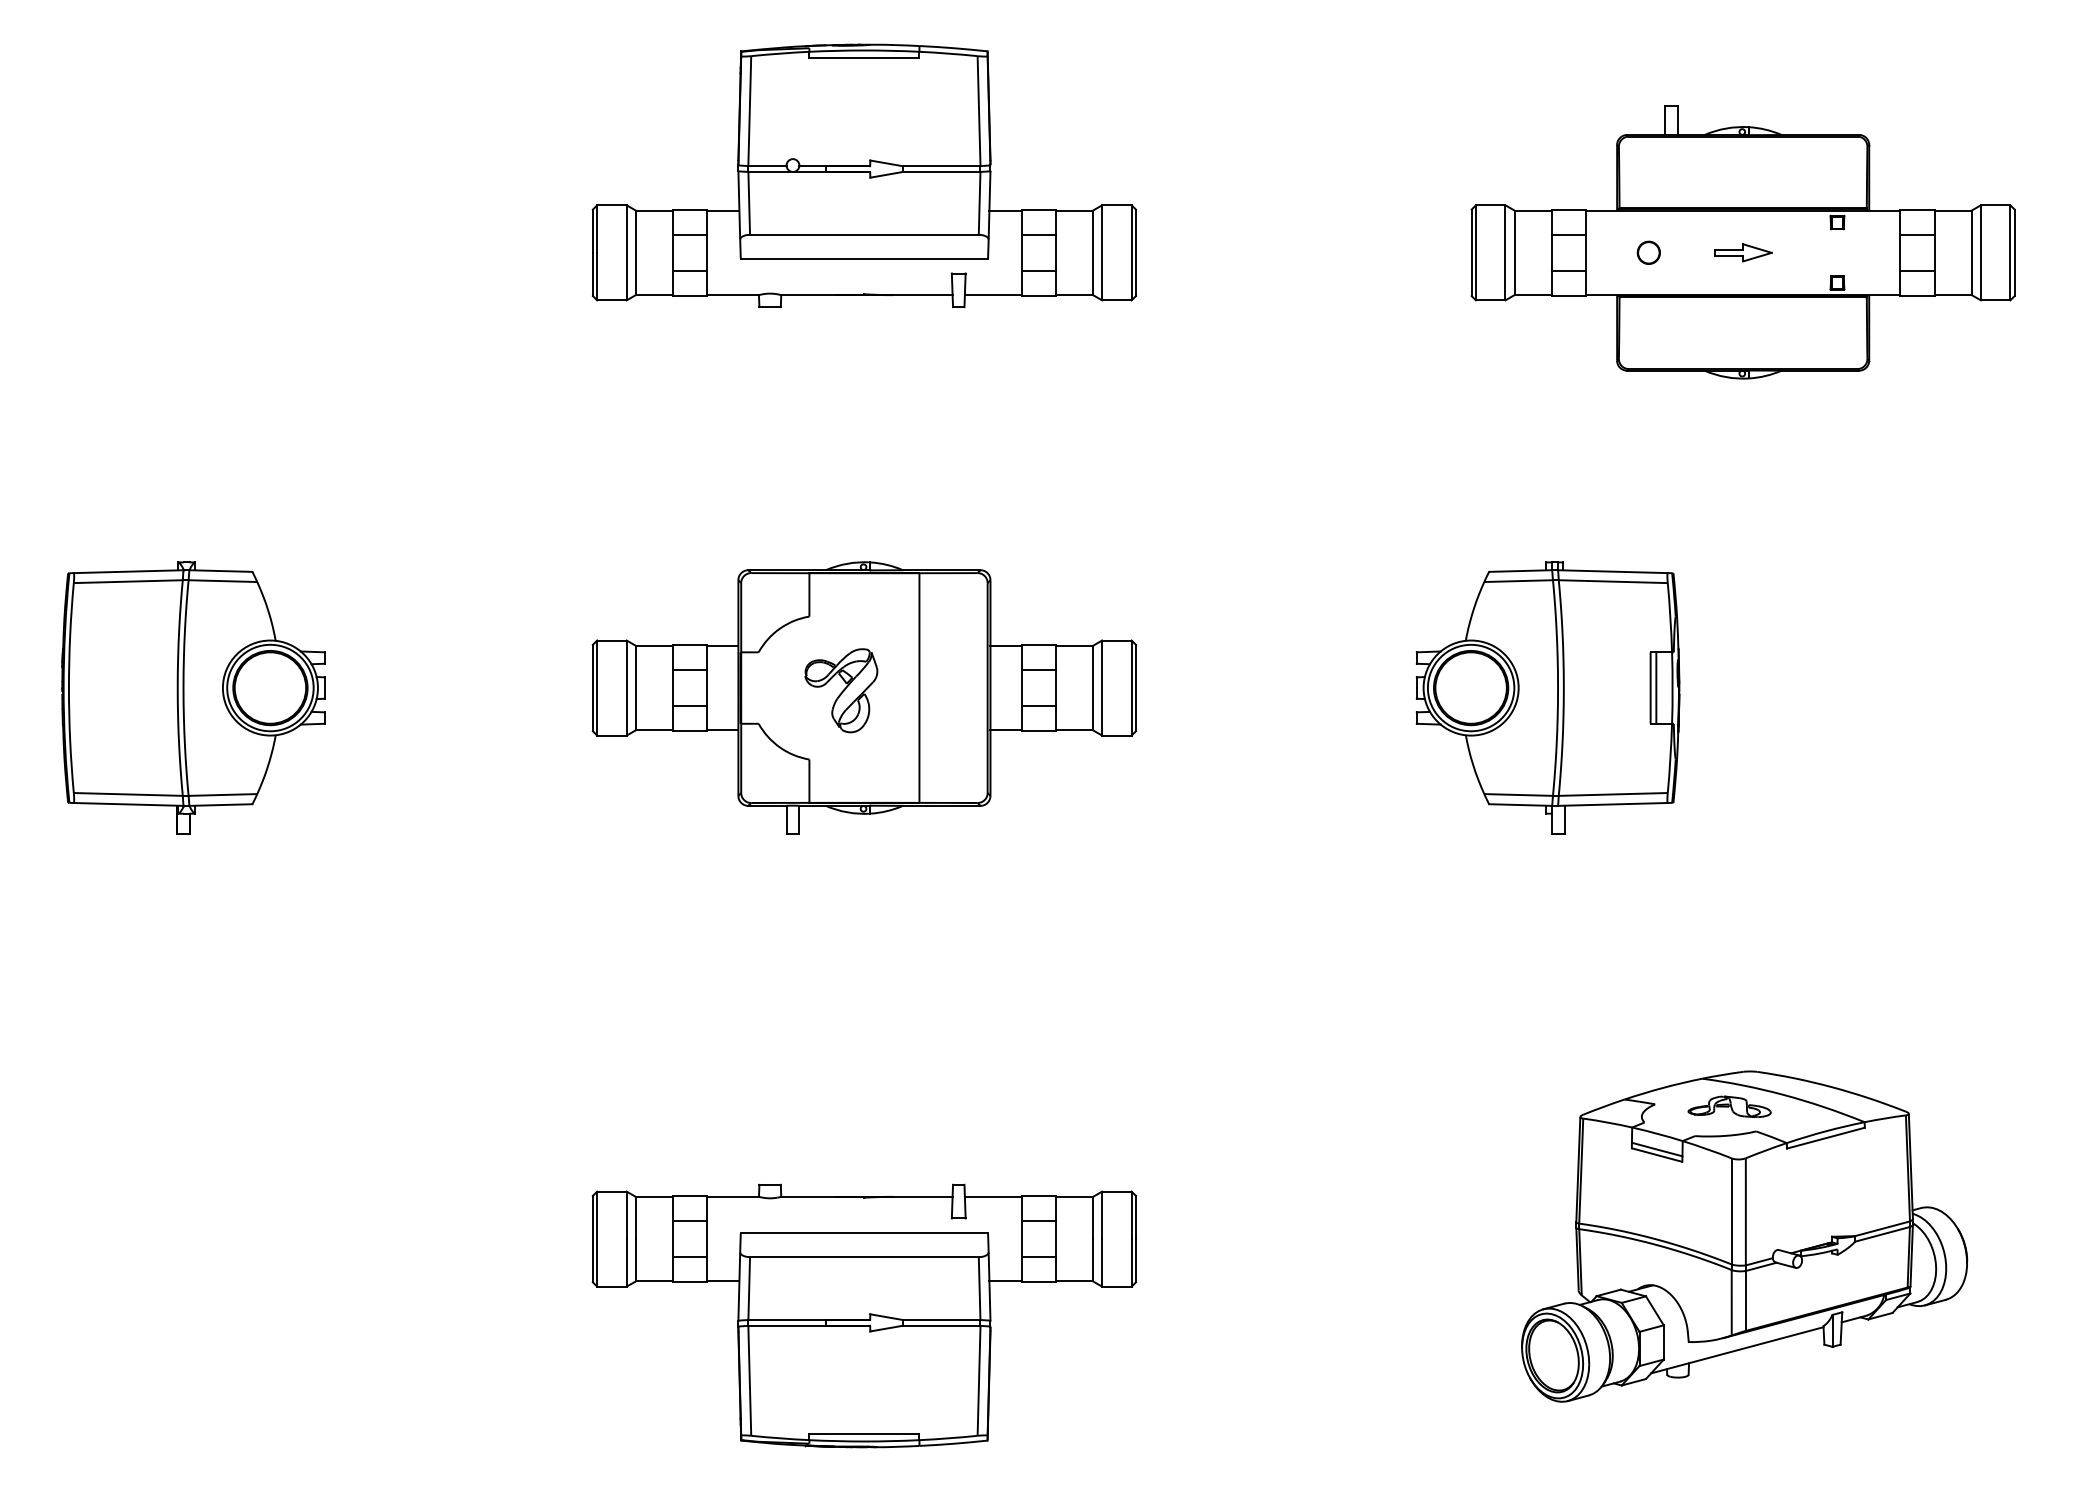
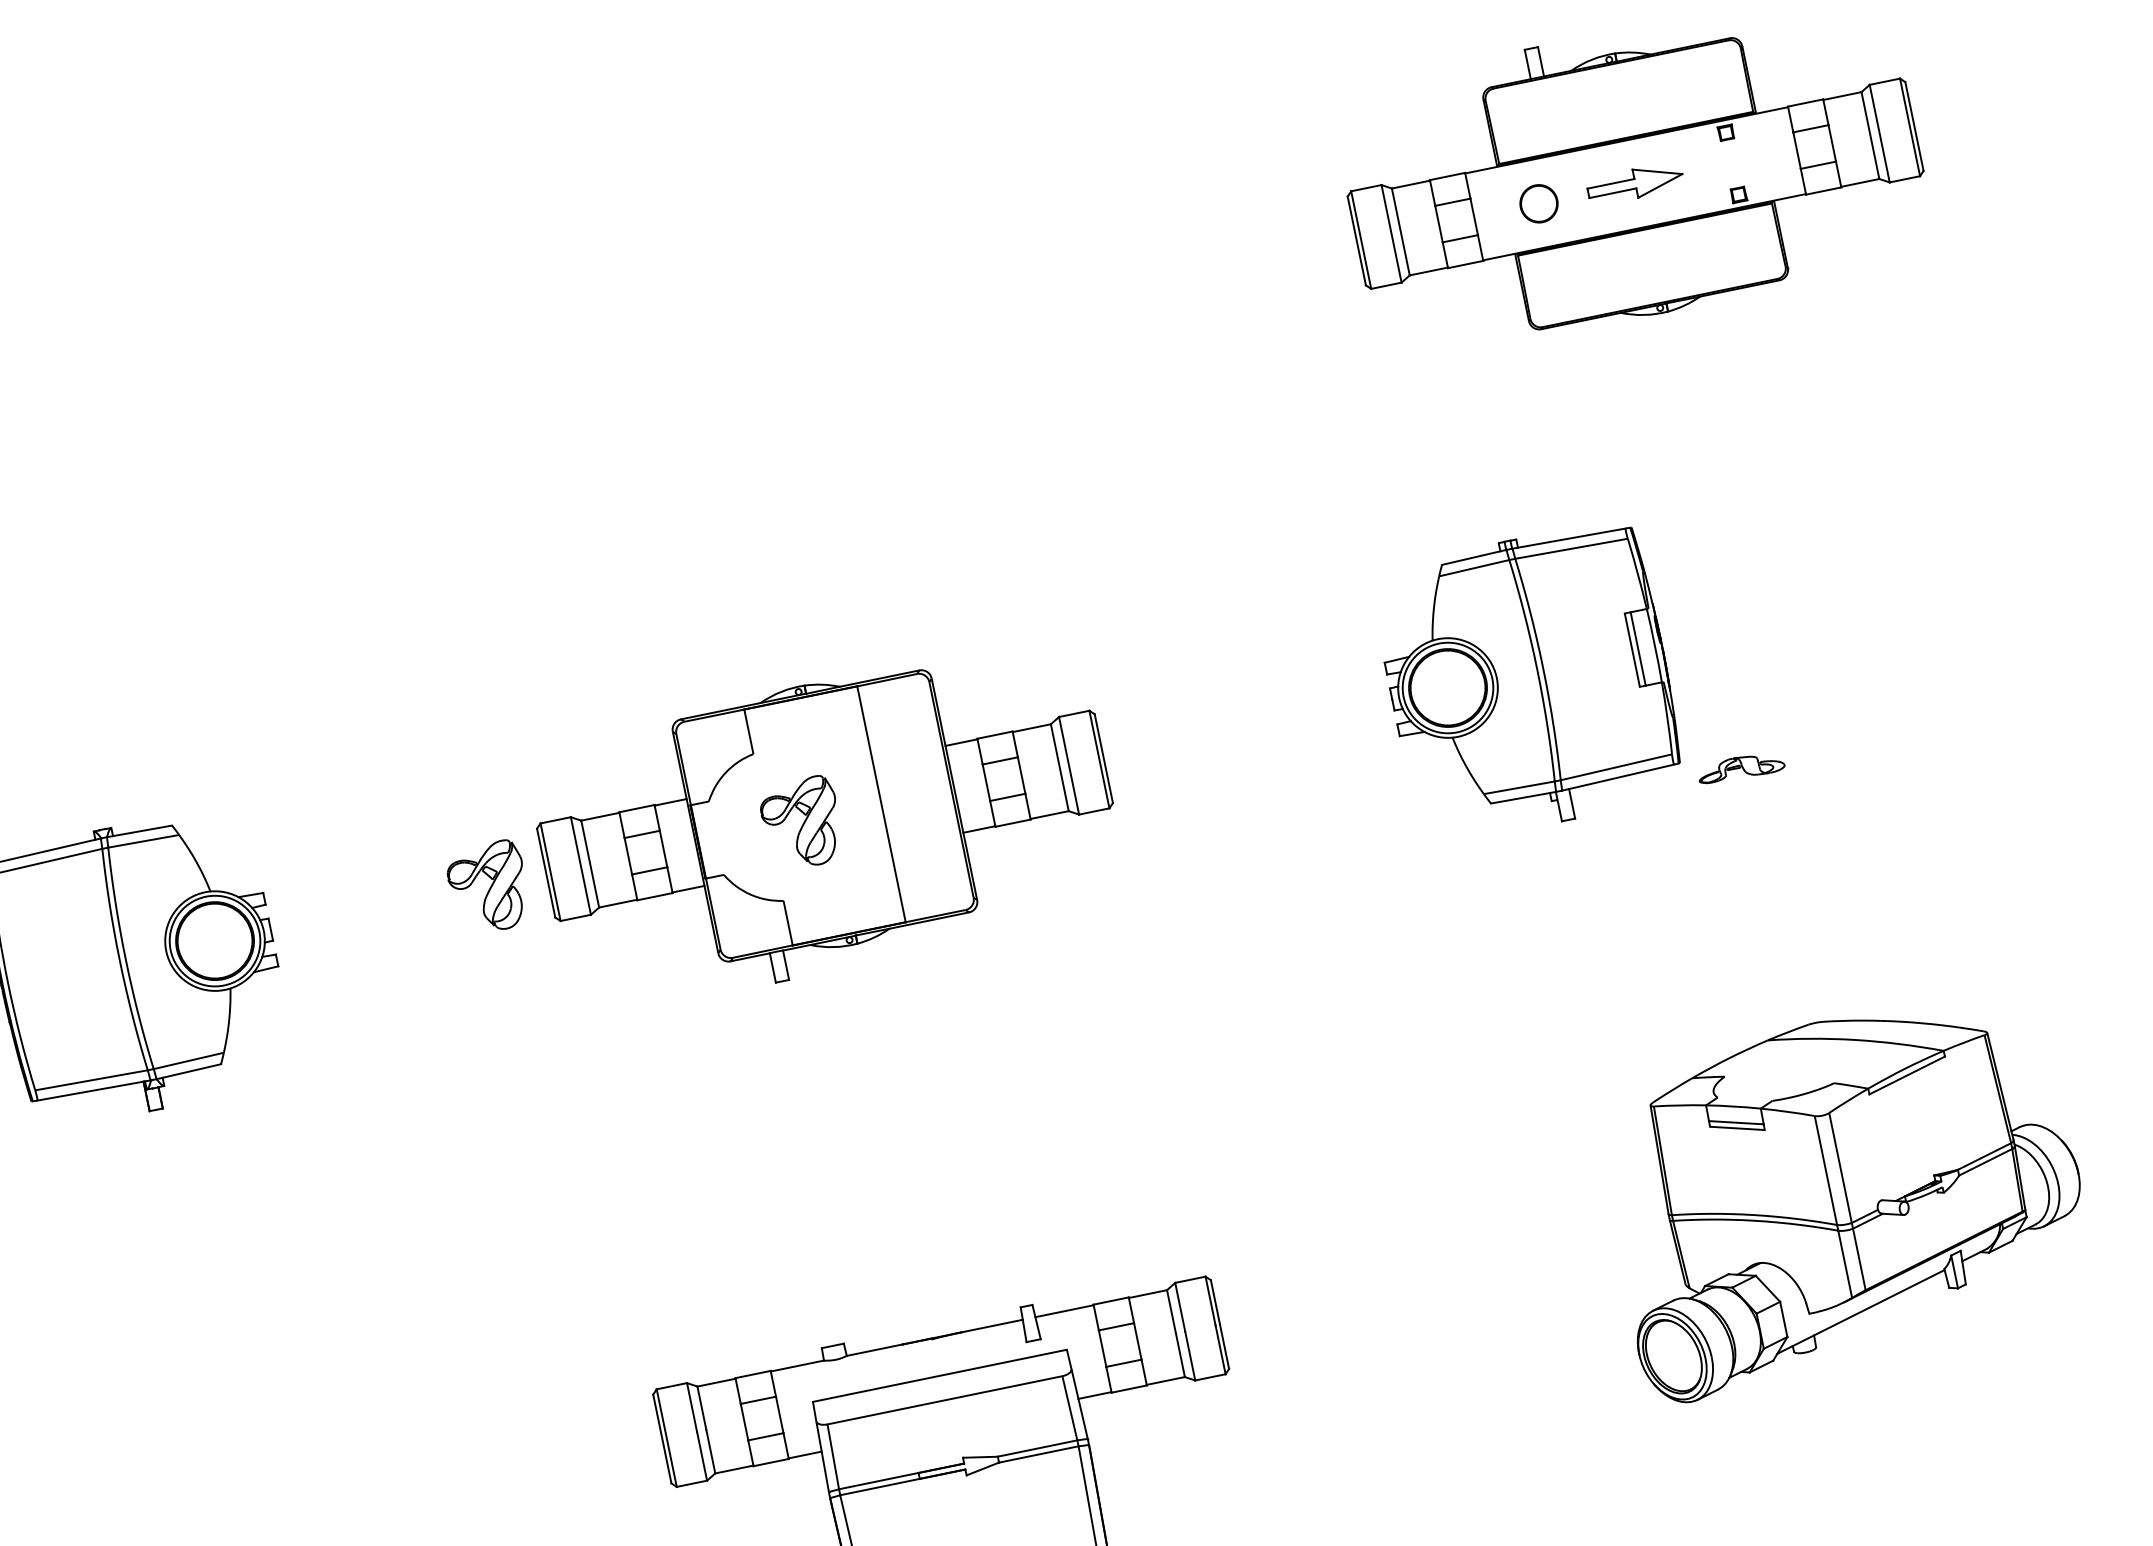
part: (863, 175) -> (716, 289), removed
part: (1648, 252) -> (1538, 203), size x1.6
part: (1743, 252) -> (1635, 183), size x1.6
part: (536, 690) -> (488, 887), added
part: (1729, 1106) -> (1740, 767), moved

